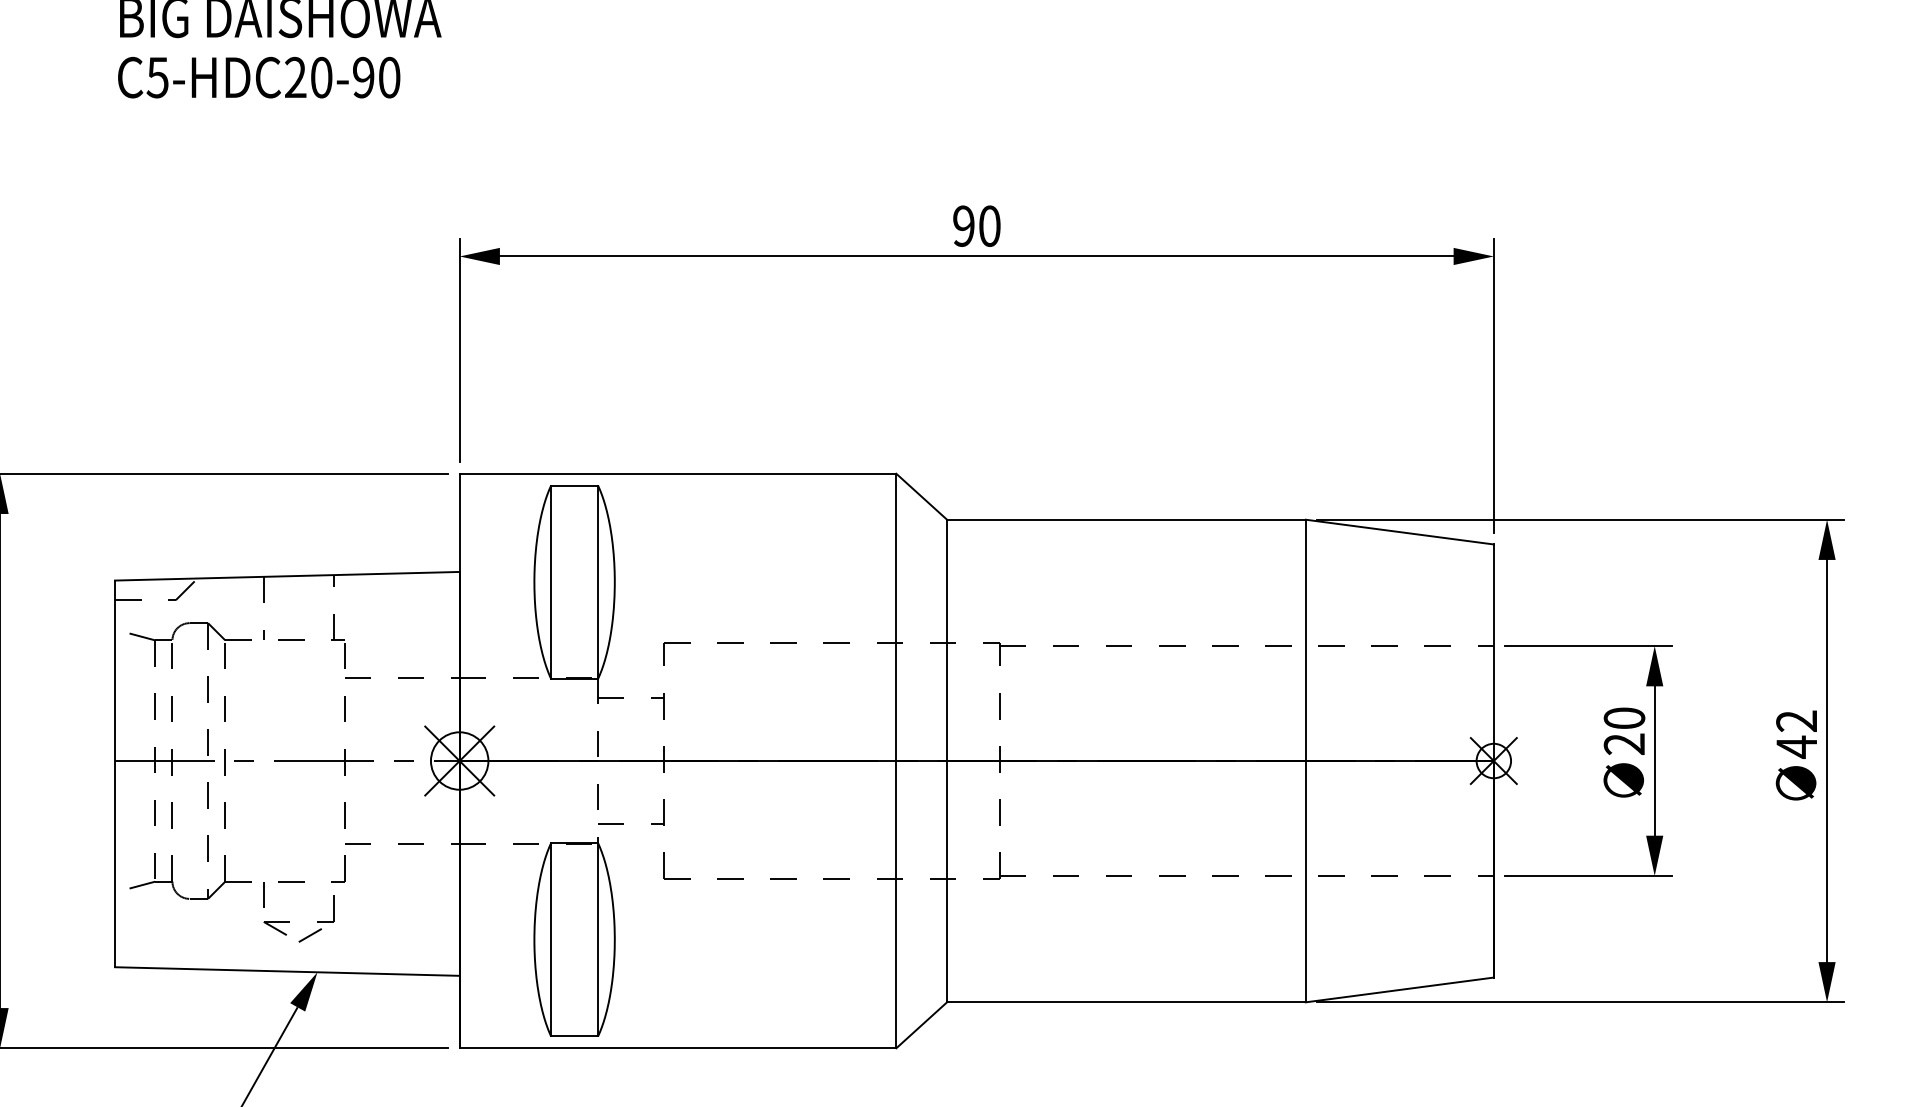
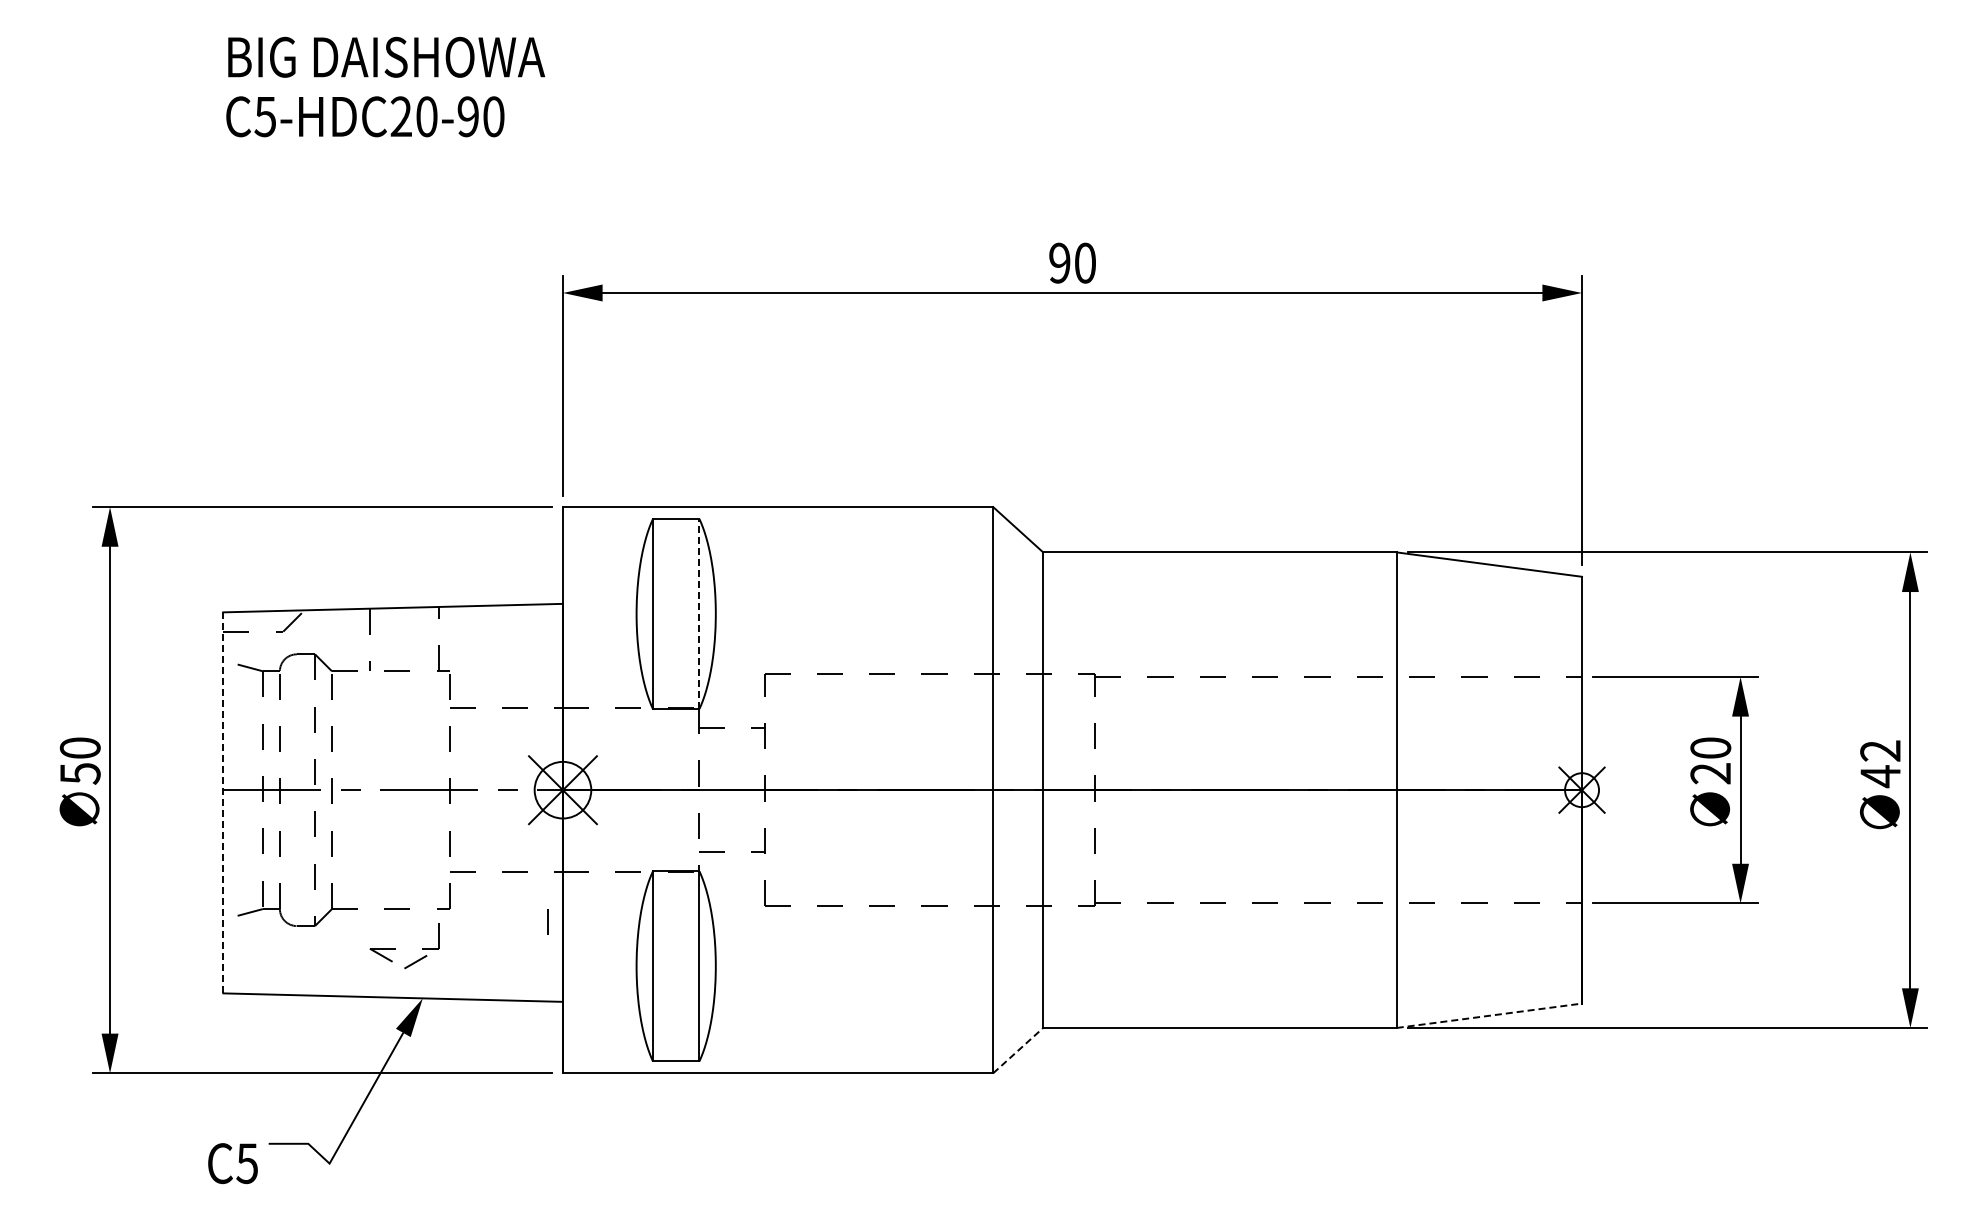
line: (598, 581) -> (699, 613), solid -> dashed
line: (115, 773) -> (223, 802), solid -> dashed
line: (263, 894) -> (547, 921), moved
line: (1399, 989) -> (1489, 1015), solid -> dashed
line: (921, 1025) -> (1018, 1050), solid -> dashed

